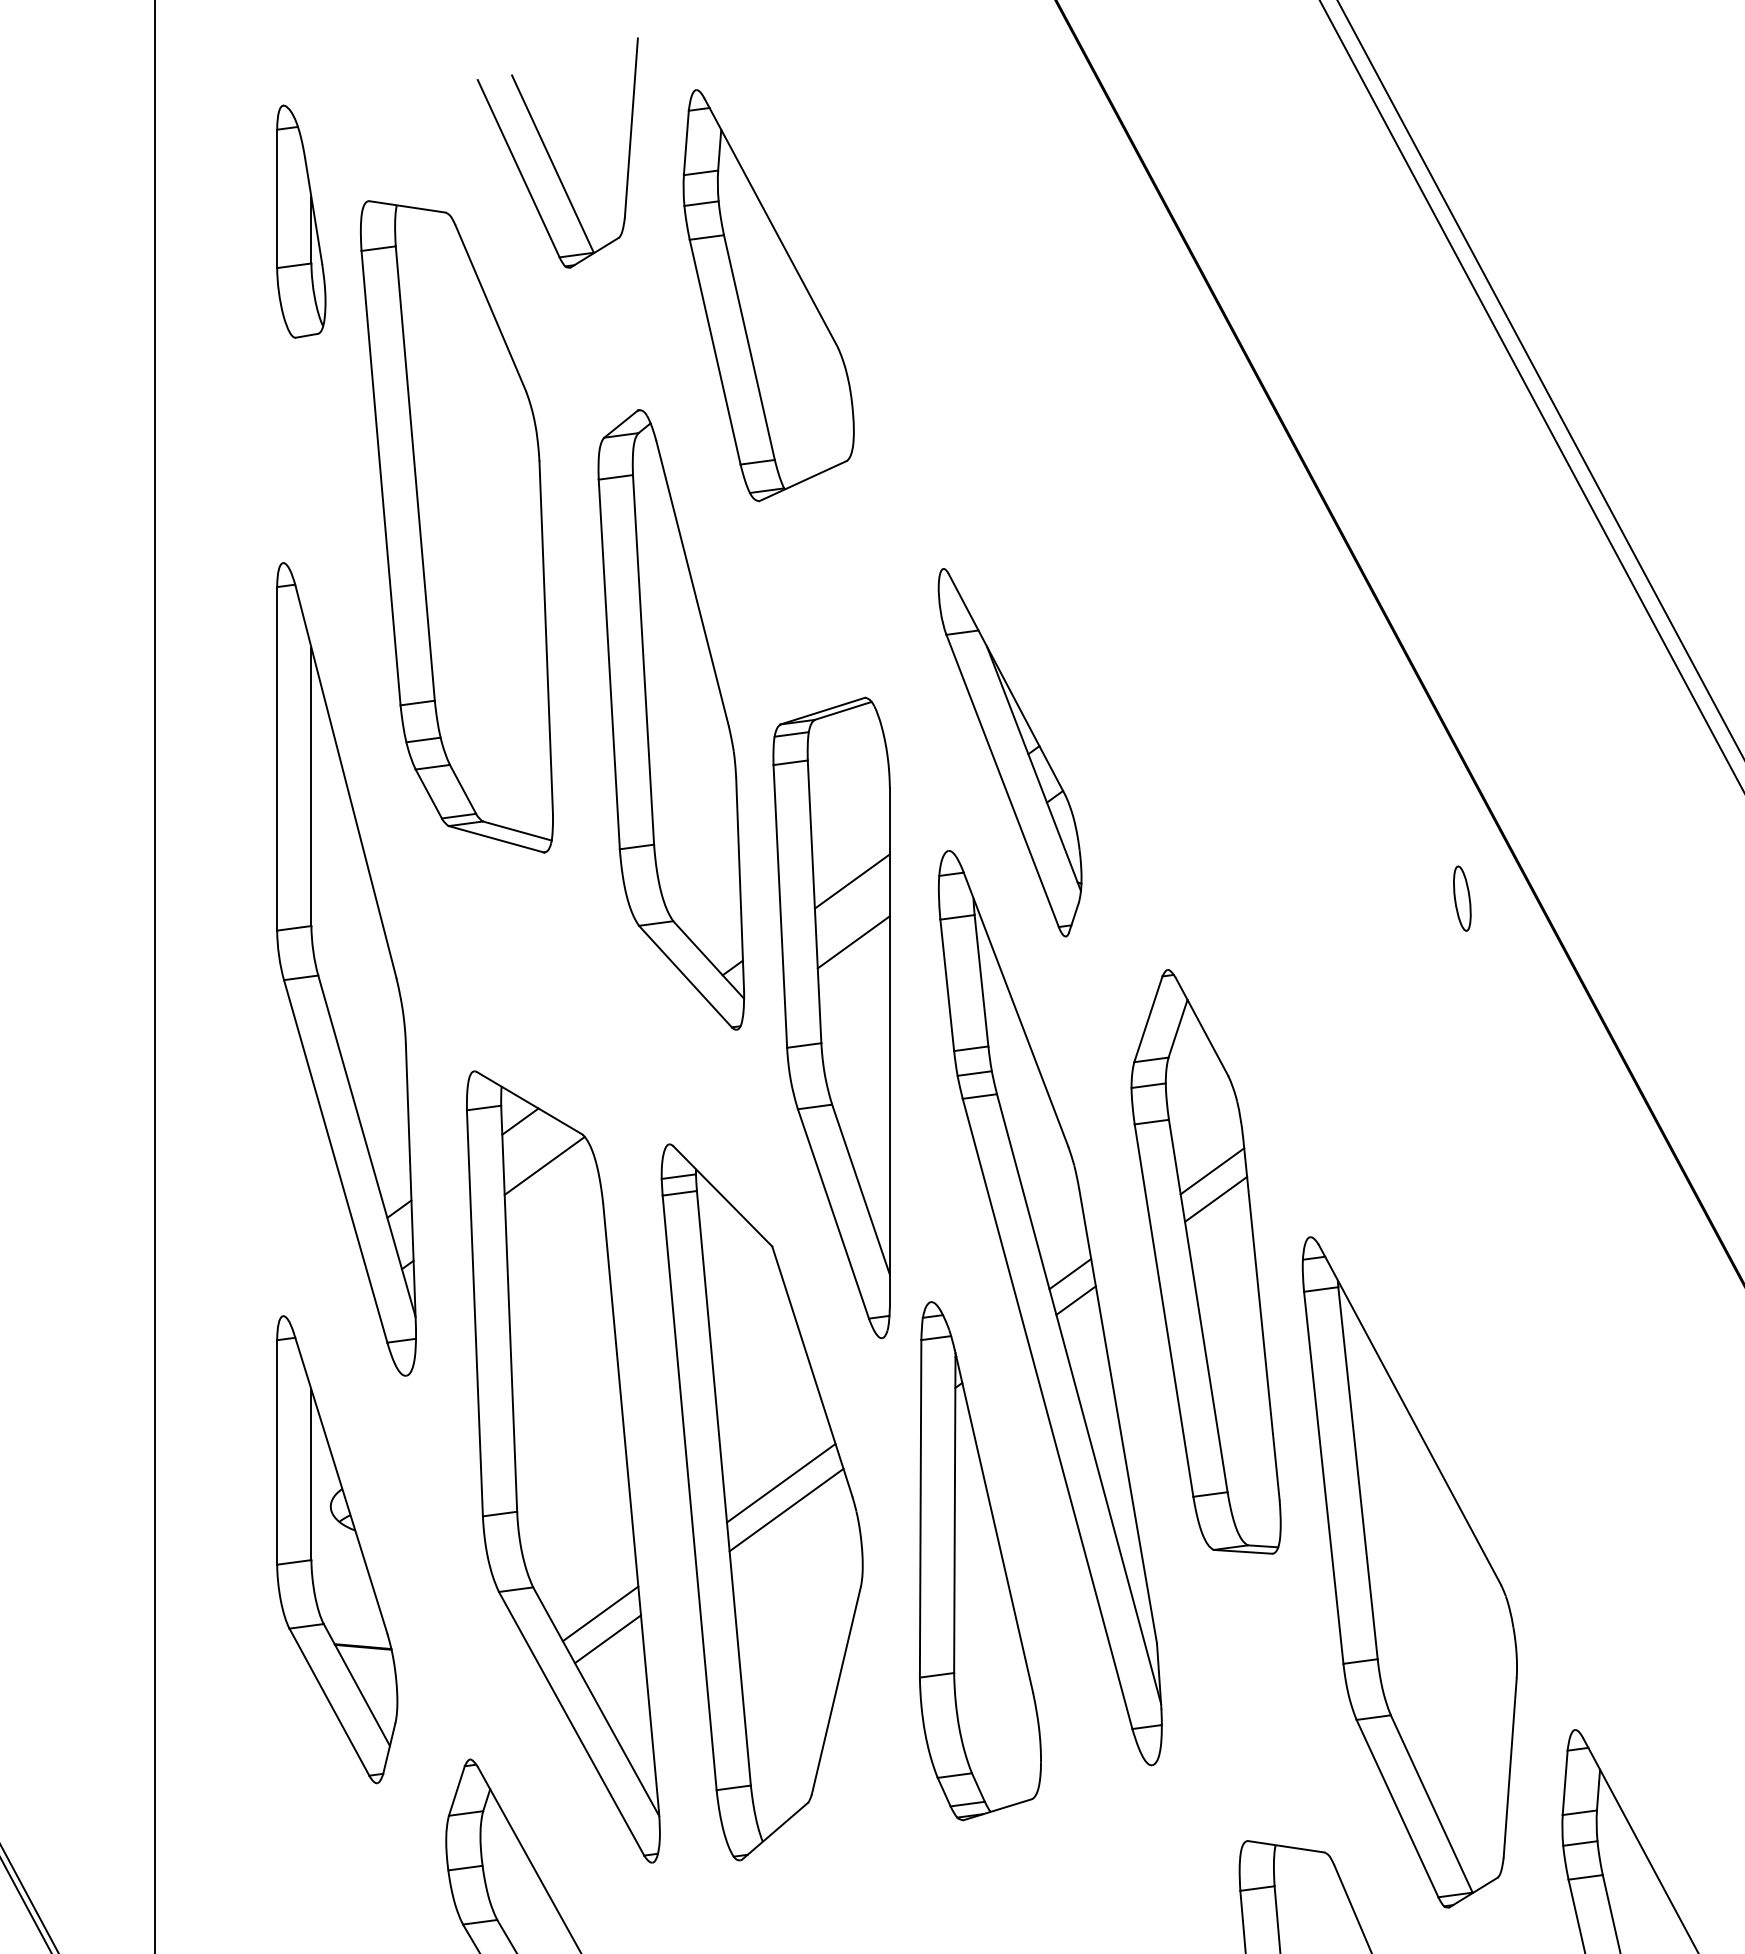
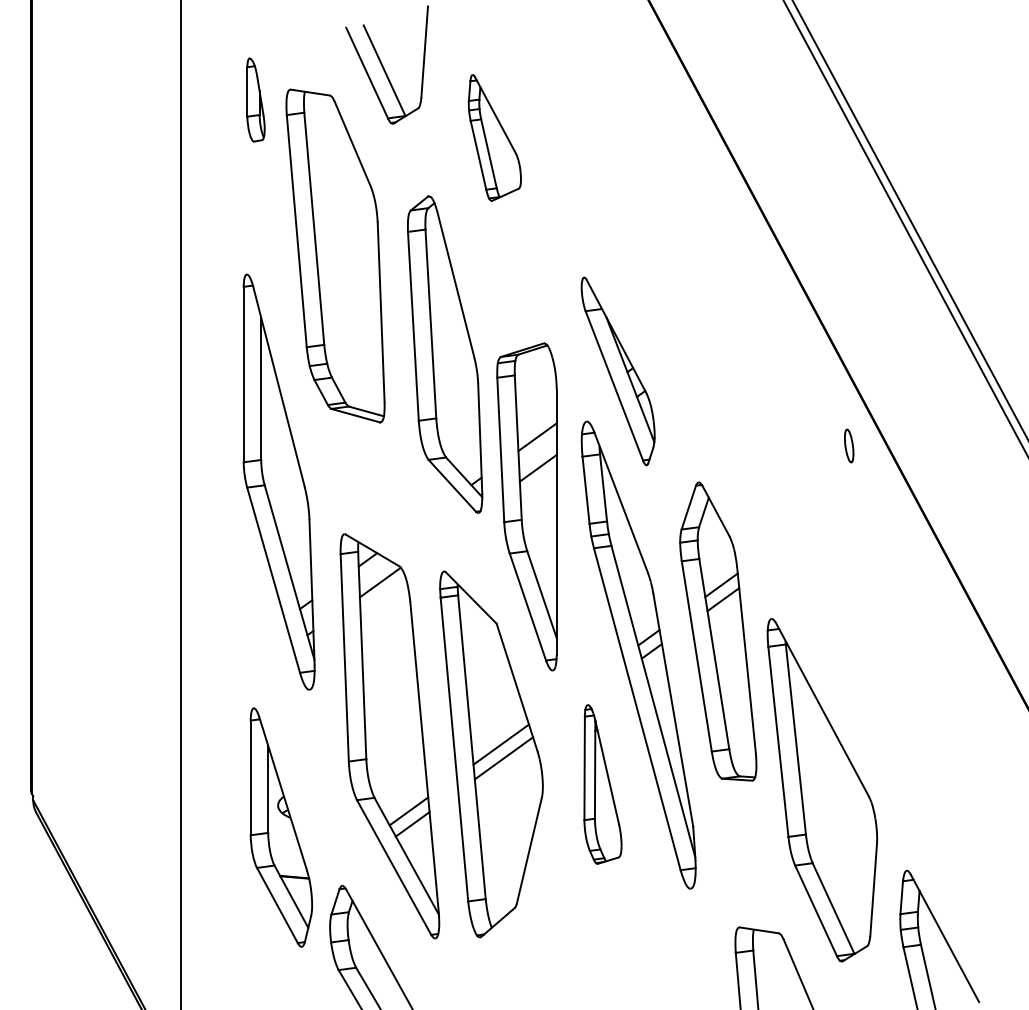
part: (300, 220) -> (255, 99), size x0.7
part: (768, 294) -> (494, 137), size x0.6
part: (335, 1549) -> (280, 827), moved
part: (979, 1561) -> (602, 784), size x0.6

